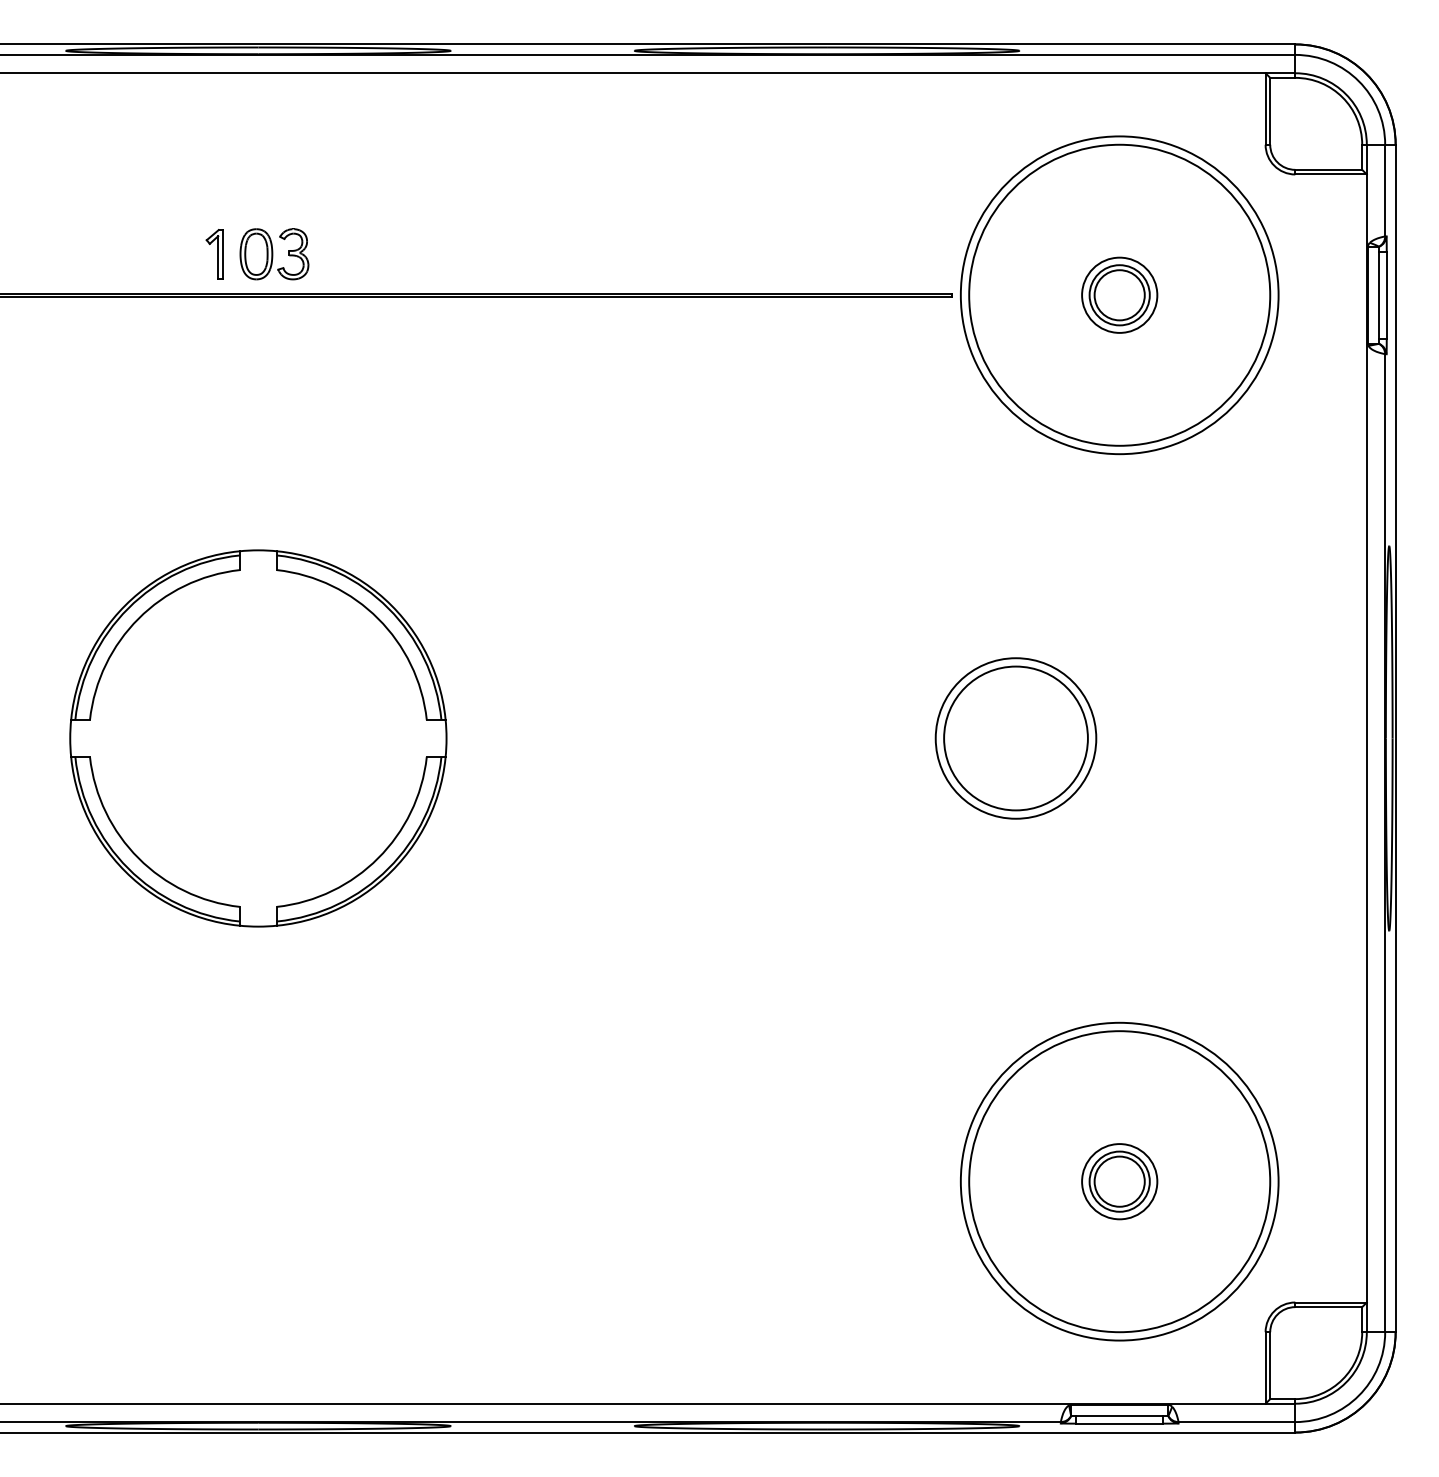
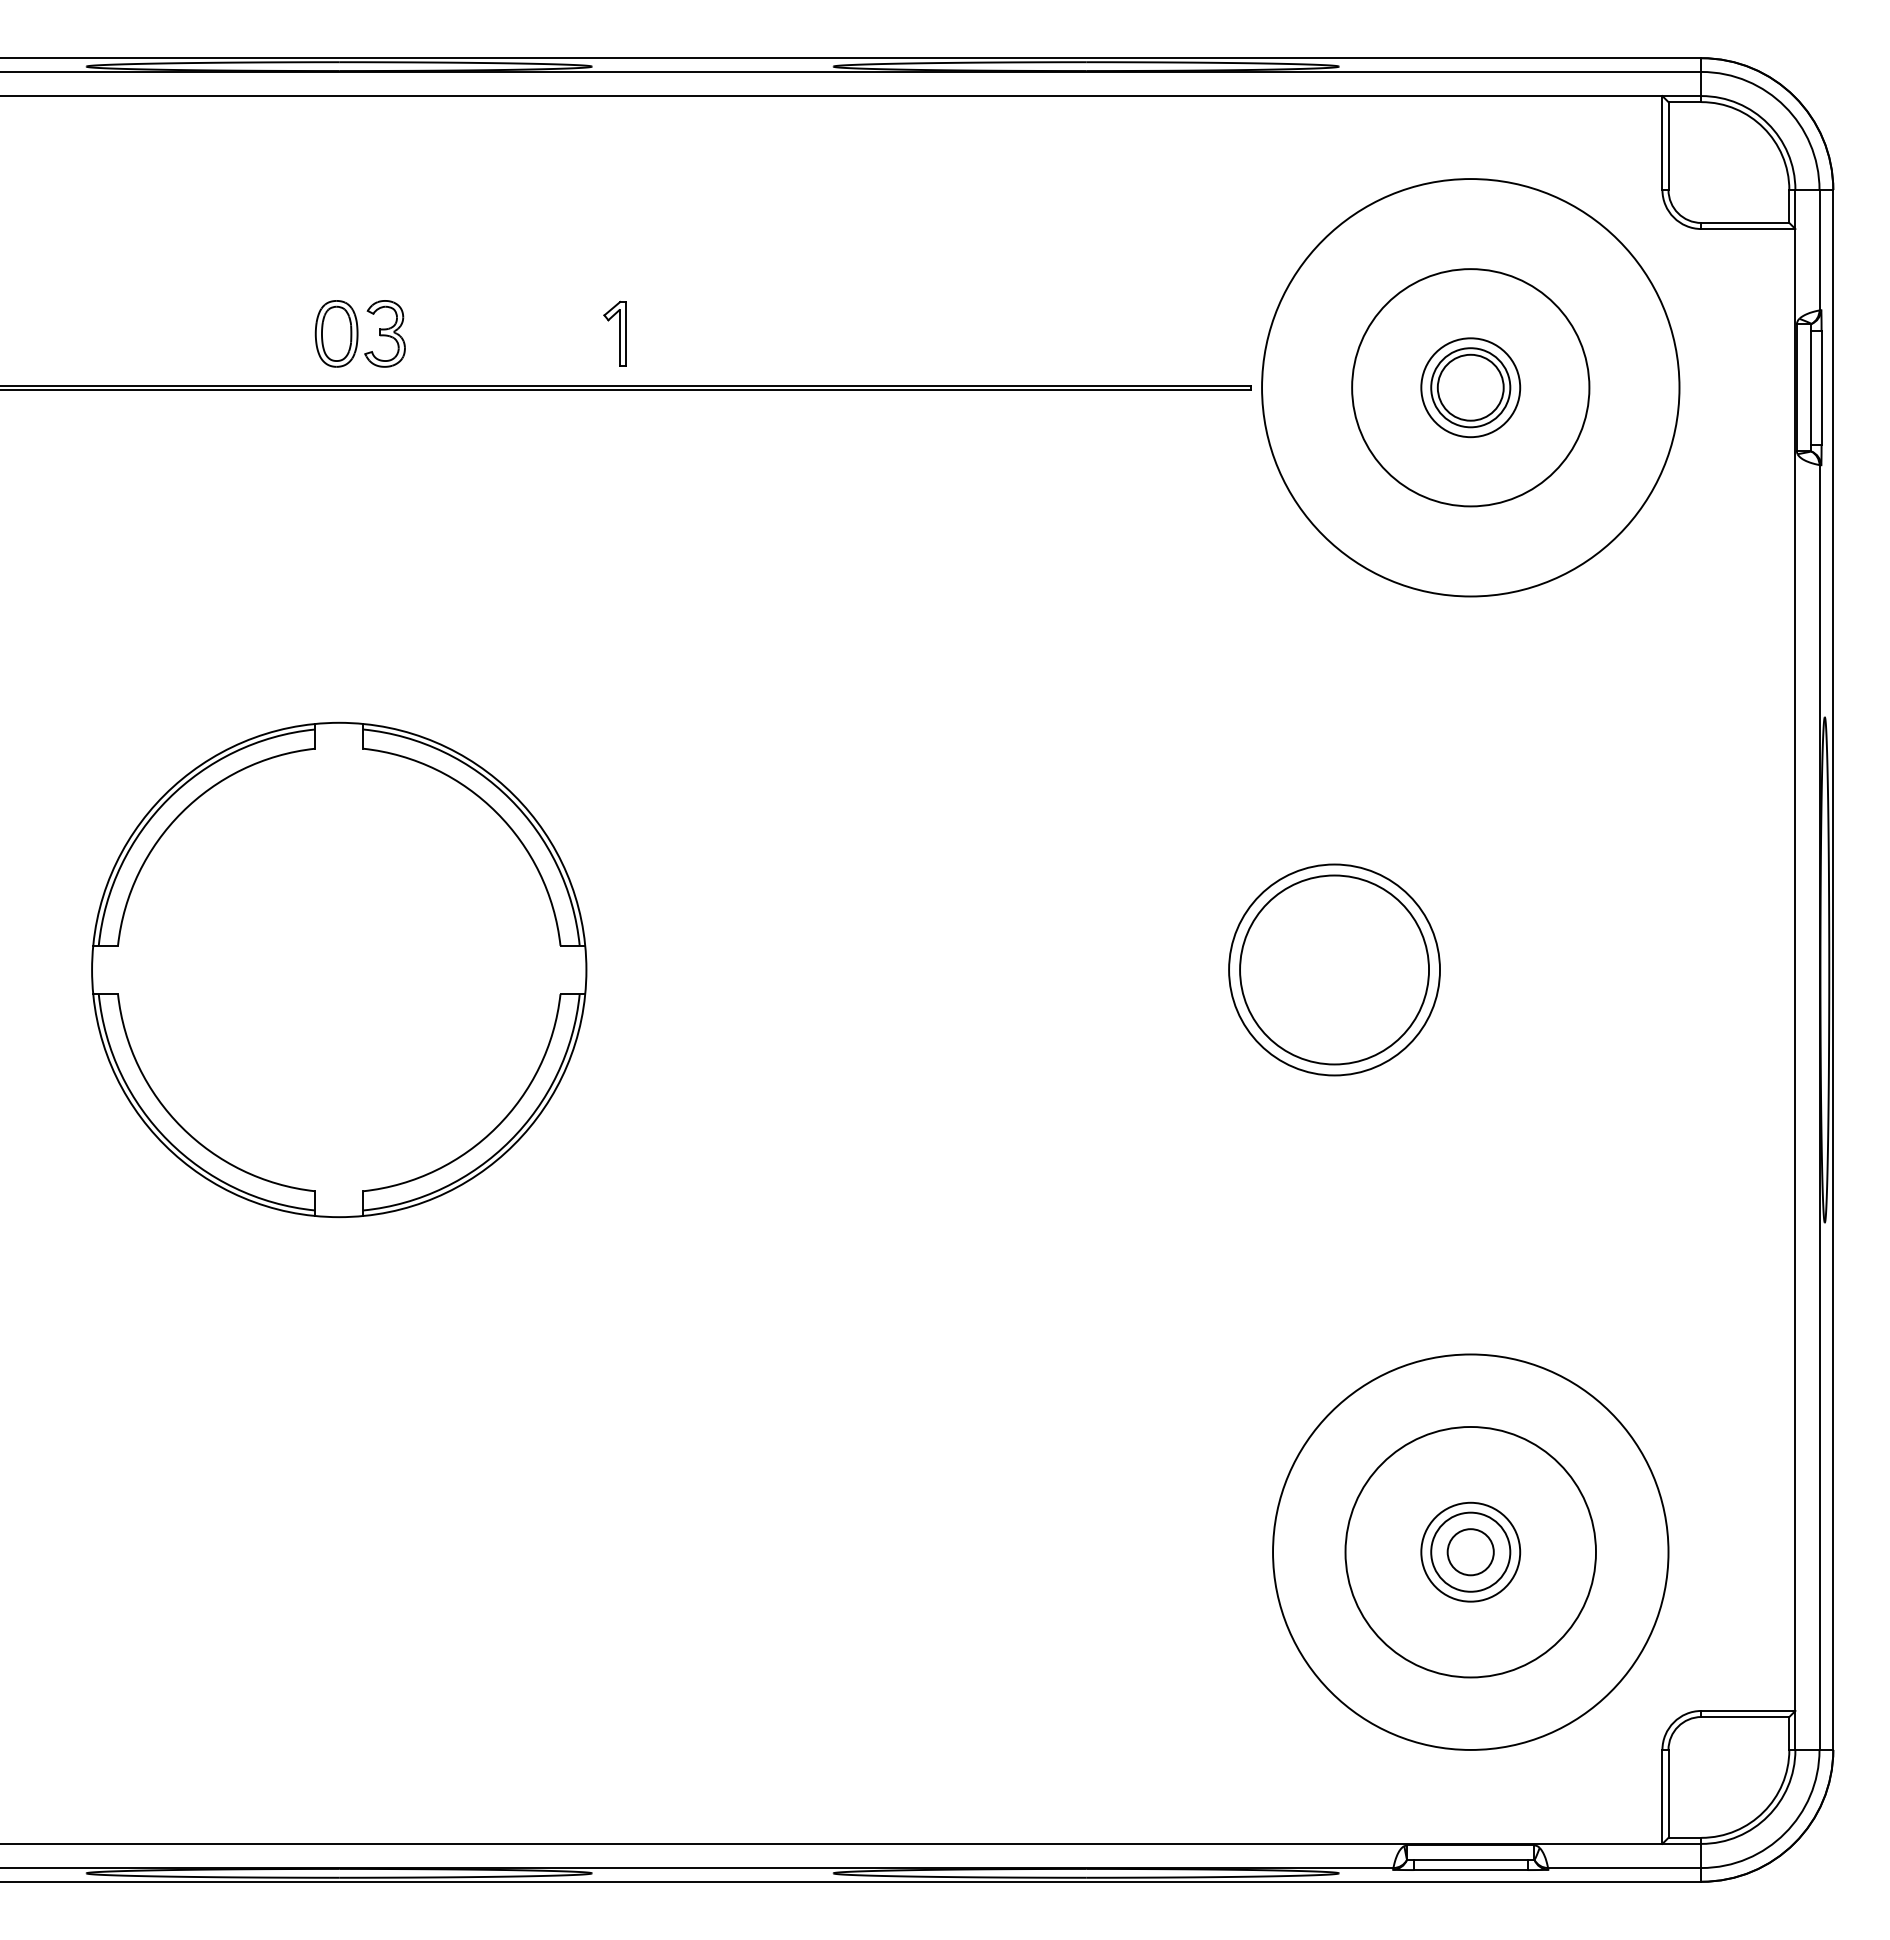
part: (214, 253) -> (614, 333), moved
circle: (1119, 295) -> (1470, 387), size x0.6
circle: (1119, 1181) -> (1470, 1551), size x0.6
circle: (1119, 1181) -> (1470, 1552), size x0.7

